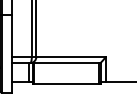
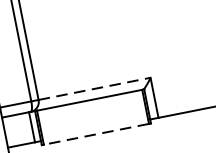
line: (71, 56) -> (95, 88), solid -> dashed
line: (66, 84) -> (95, 134), solid -> dashed

